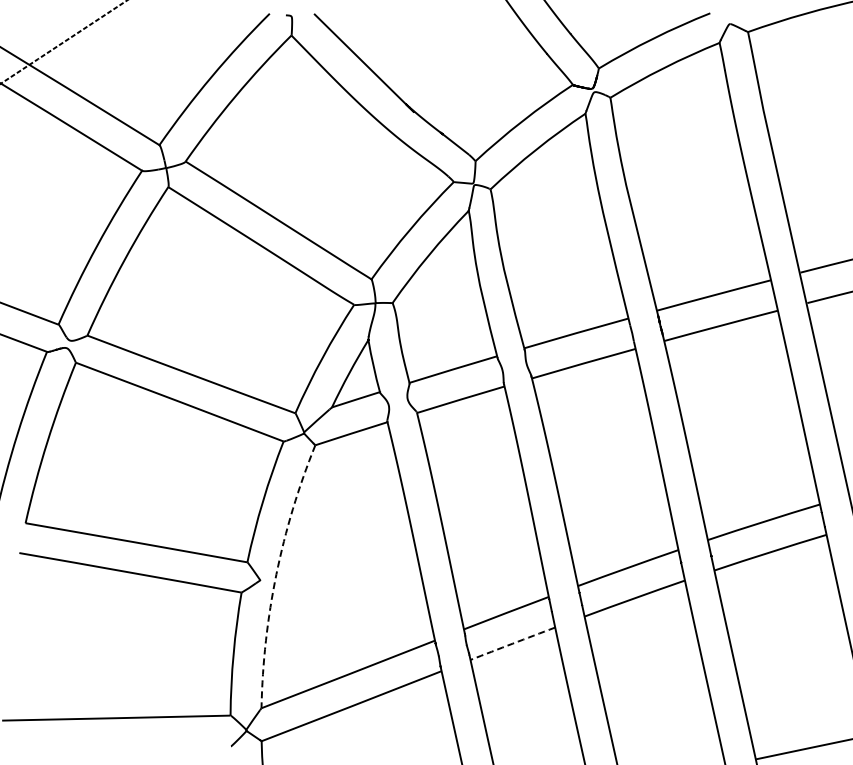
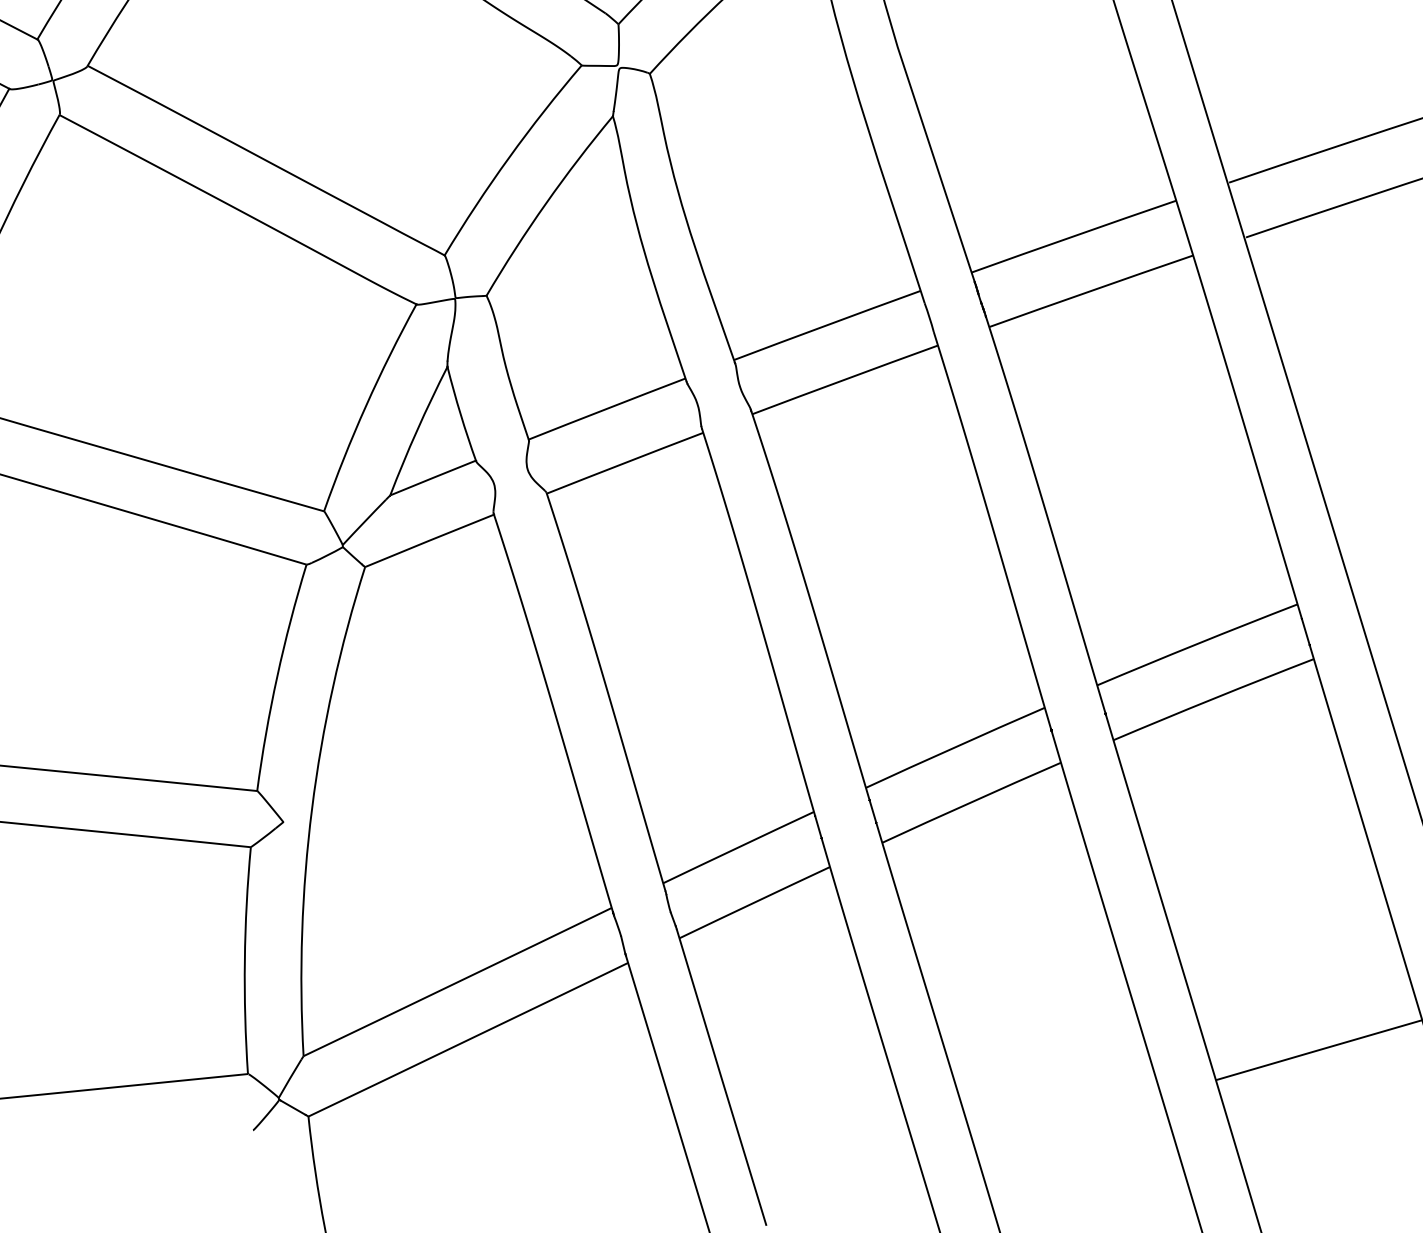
arc: (276, 574) -> (312, 809), dashed -> solid
arc: (512, 643) -> (754, 902), dashed -> solid

